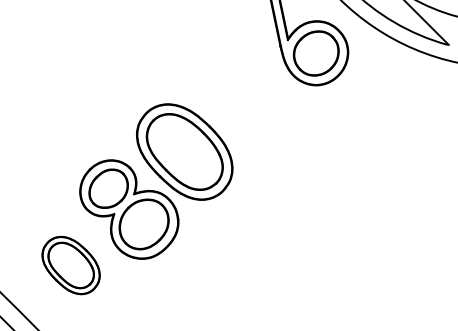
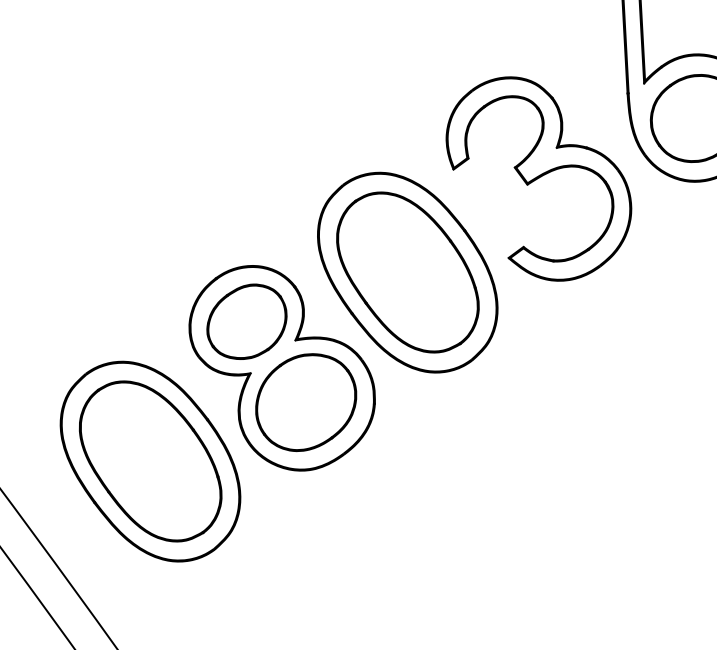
part: (242, 95) -> (538, 178), added
part: (70, 265) -> (149, 461), size x1.67

